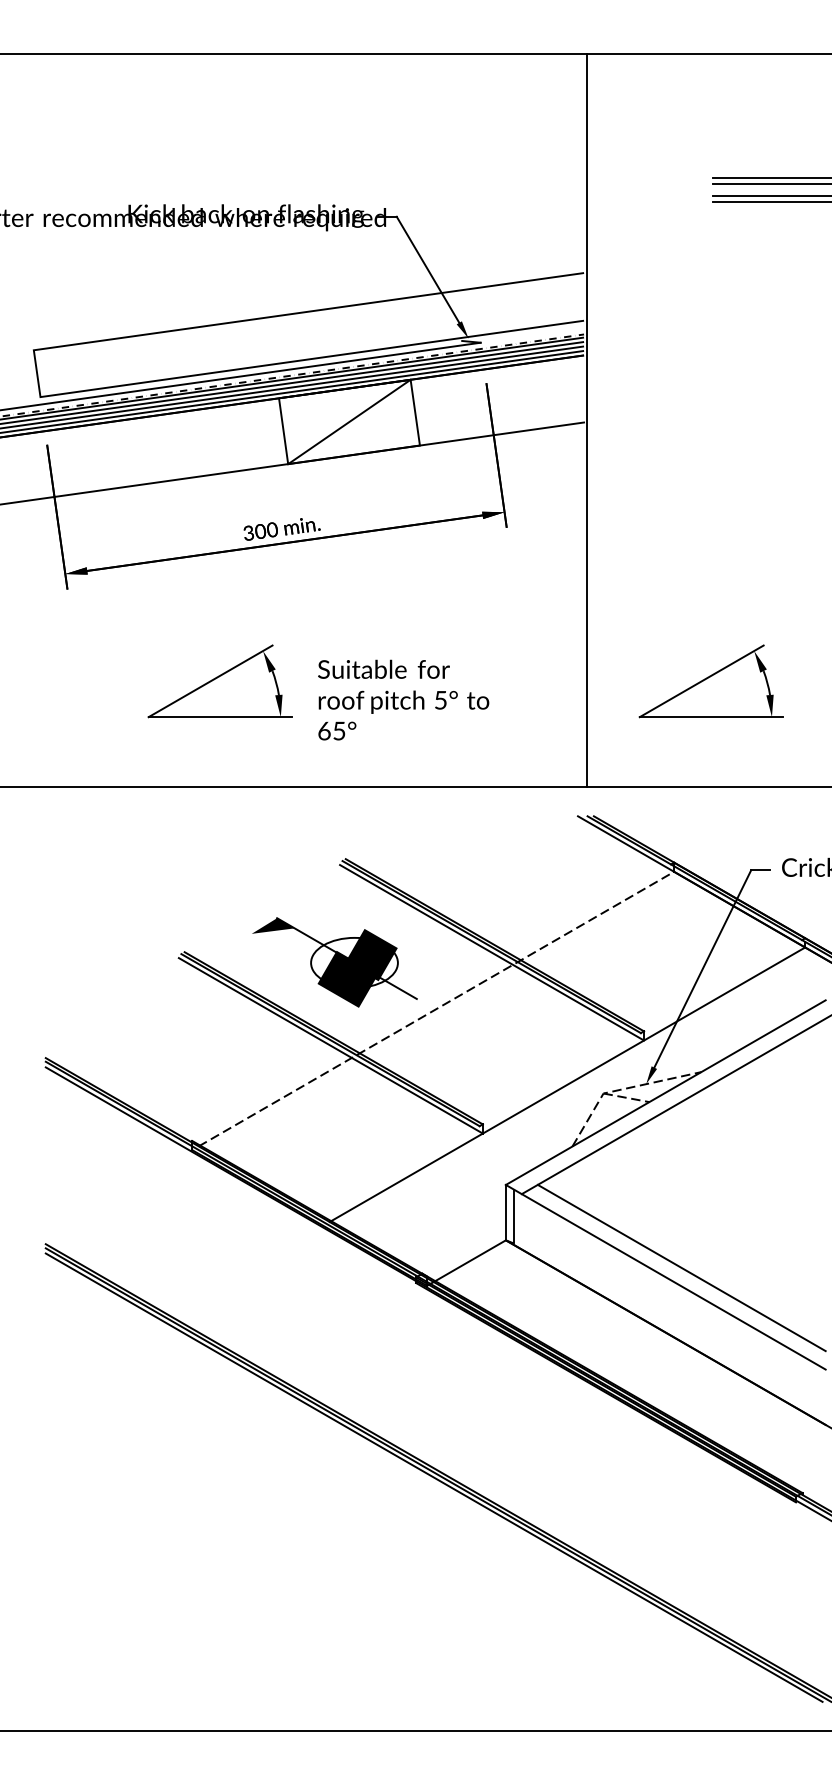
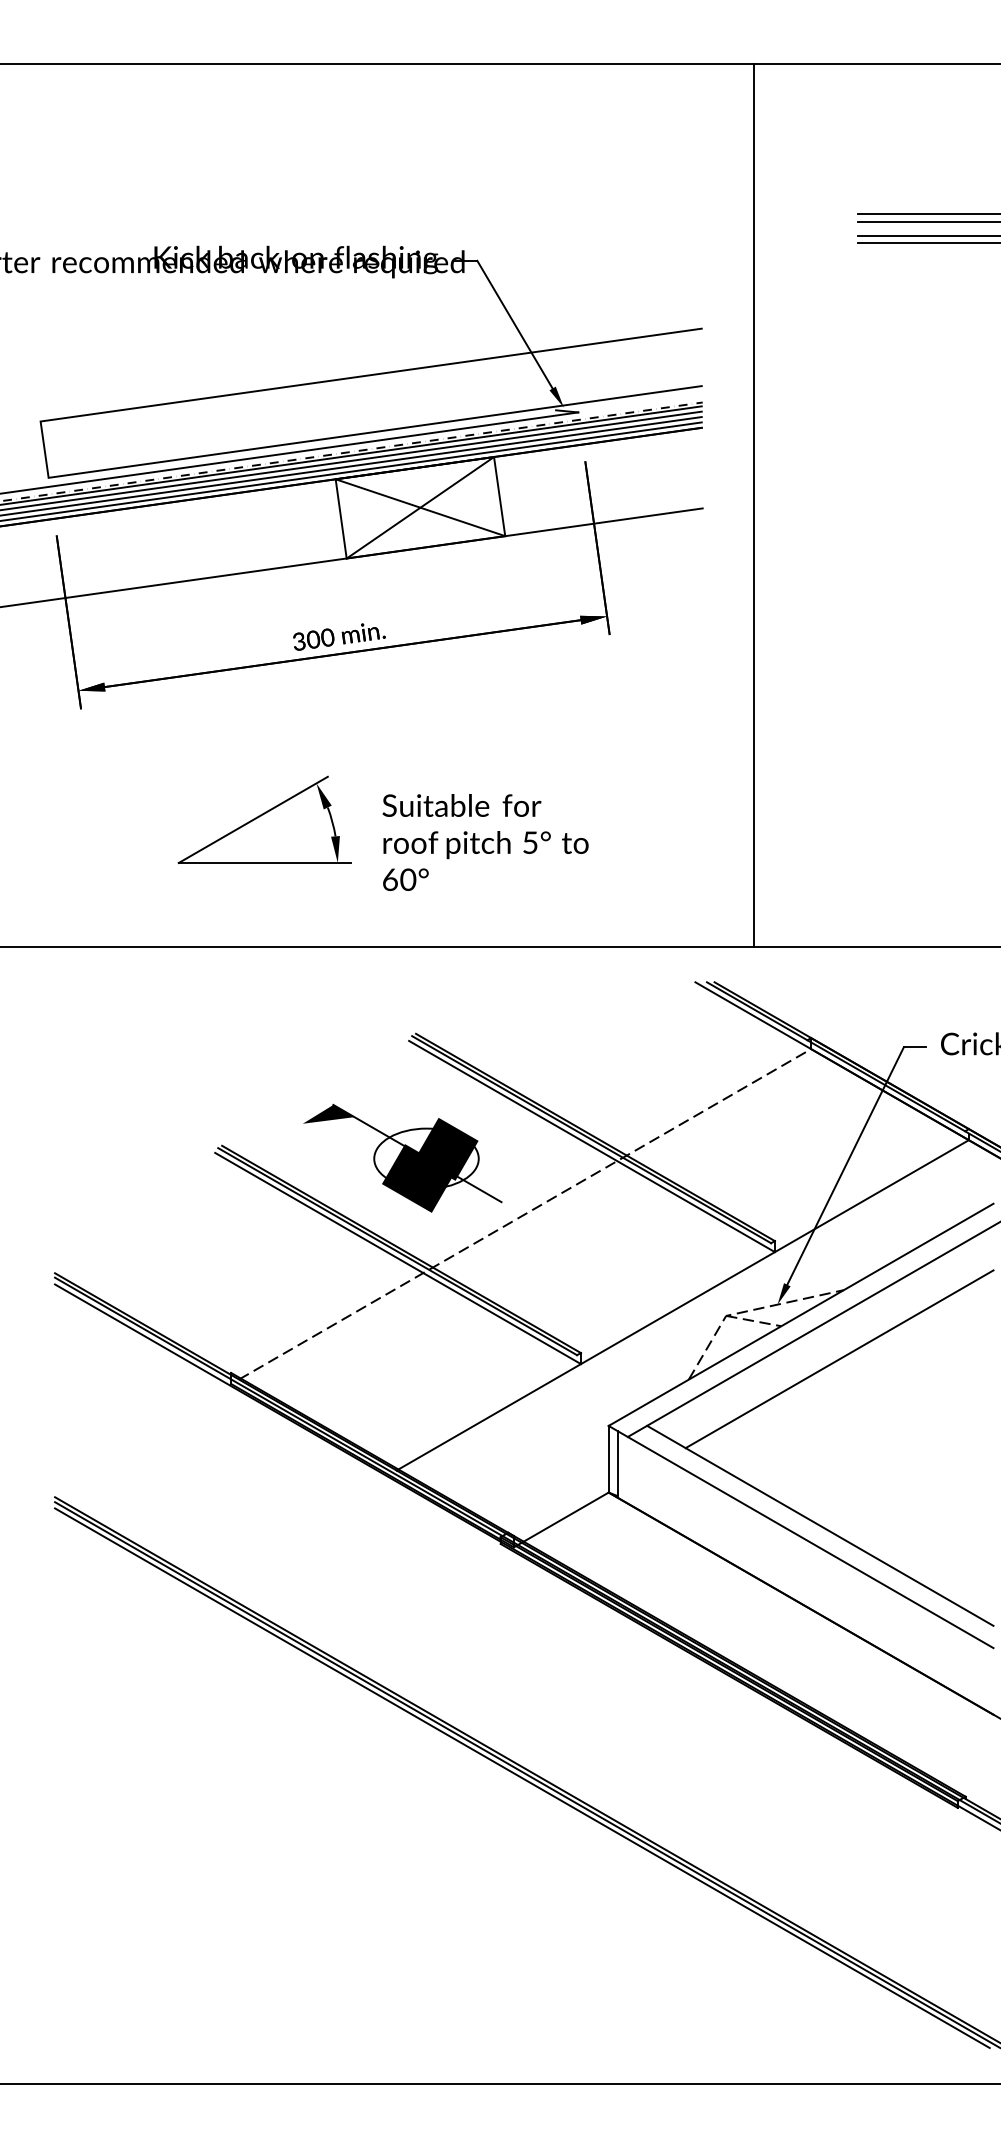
line: (586, 420) -> (753, 505), moved
line: (349, 421) -> (420, 507), added
part: (711, 681) -> (855, 819), removed
text: (339, 730) -> (408, 879), 65° -> 60°
line: (697, 1129) -> (839, 1359), added

